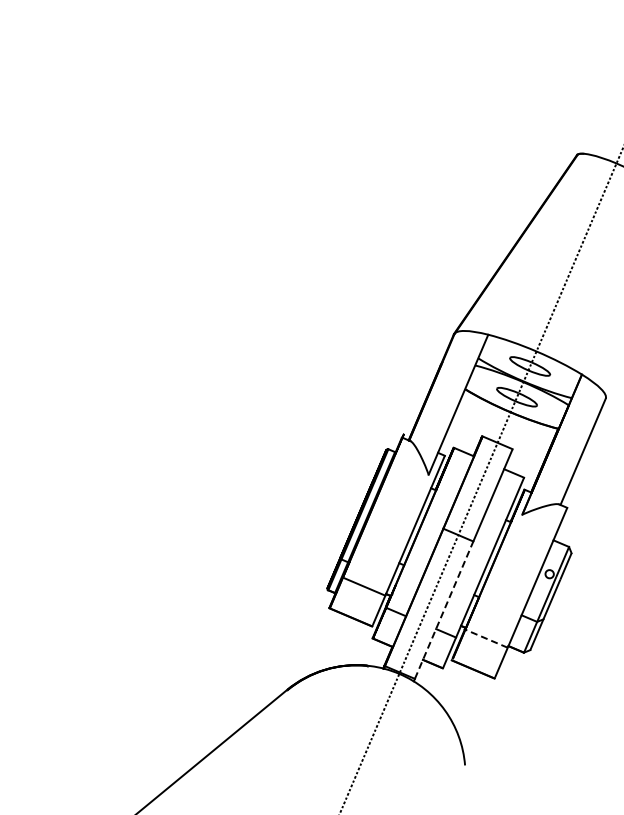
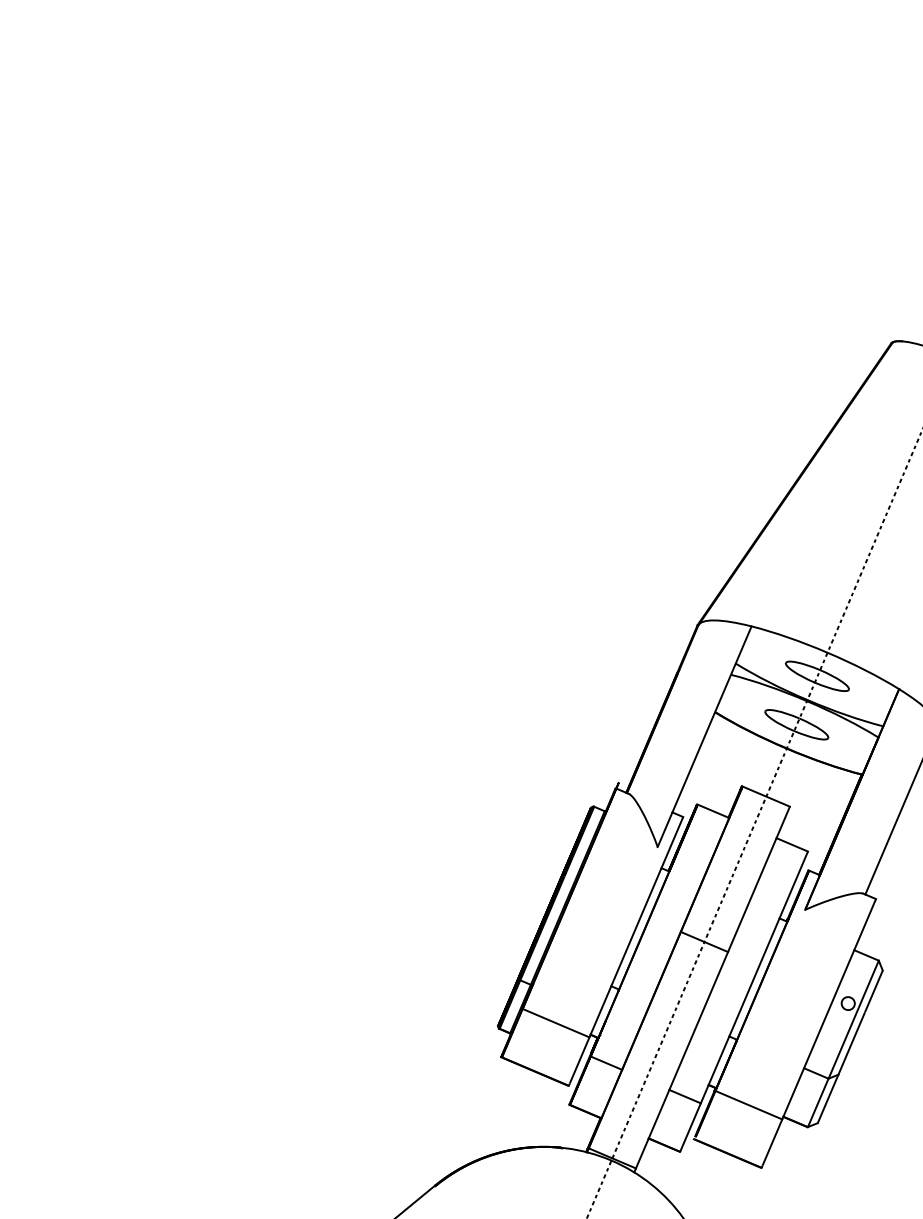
line: (444, 610) -> (682, 1060), dashed -> solid
line: (486, 638) -> (748, 1104), dashed -> solid

